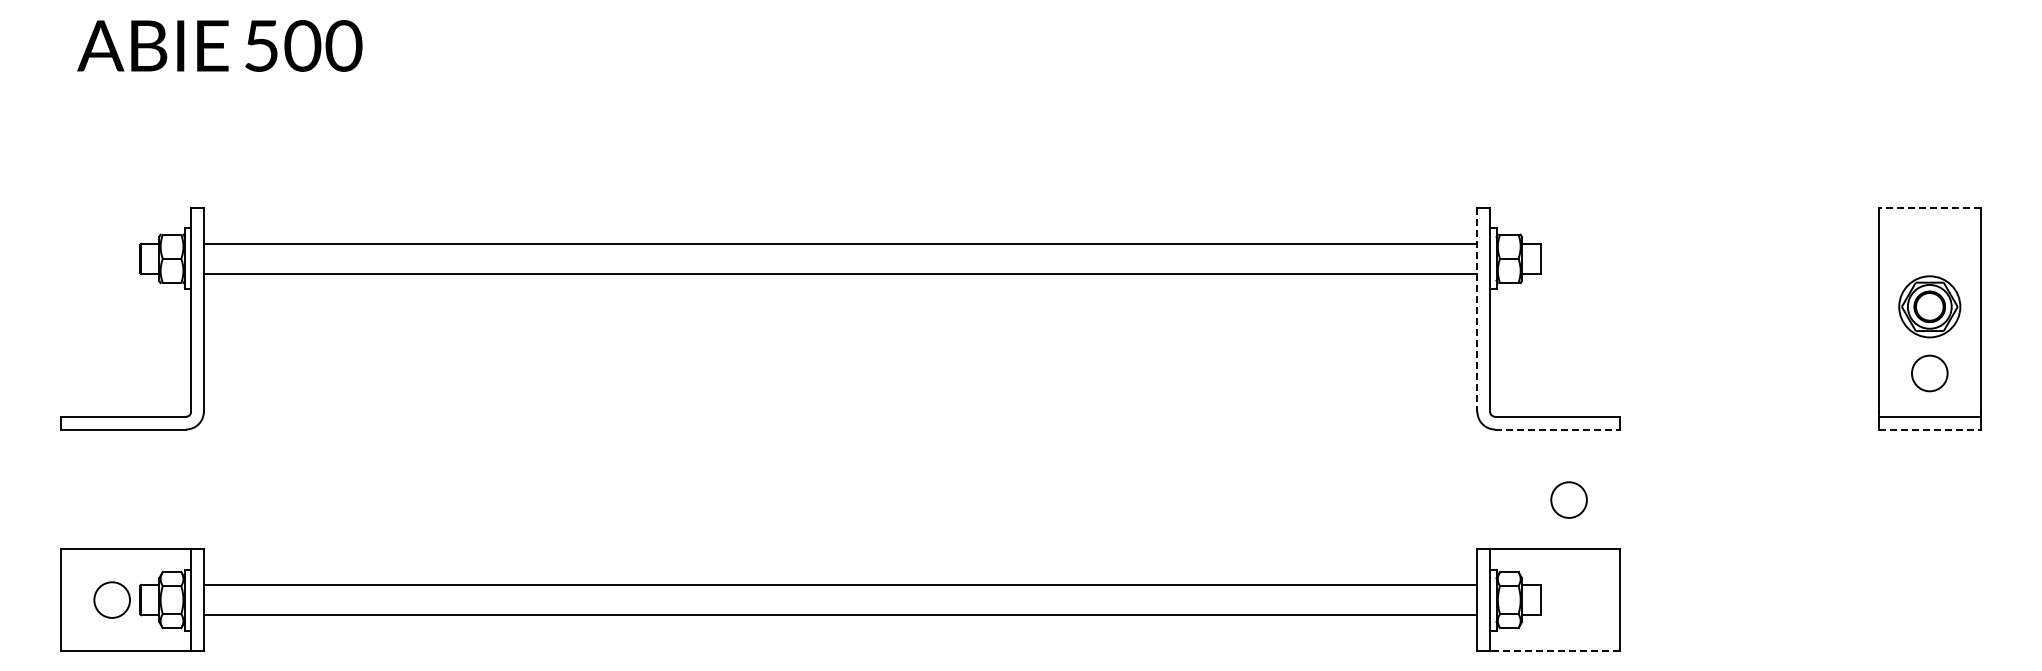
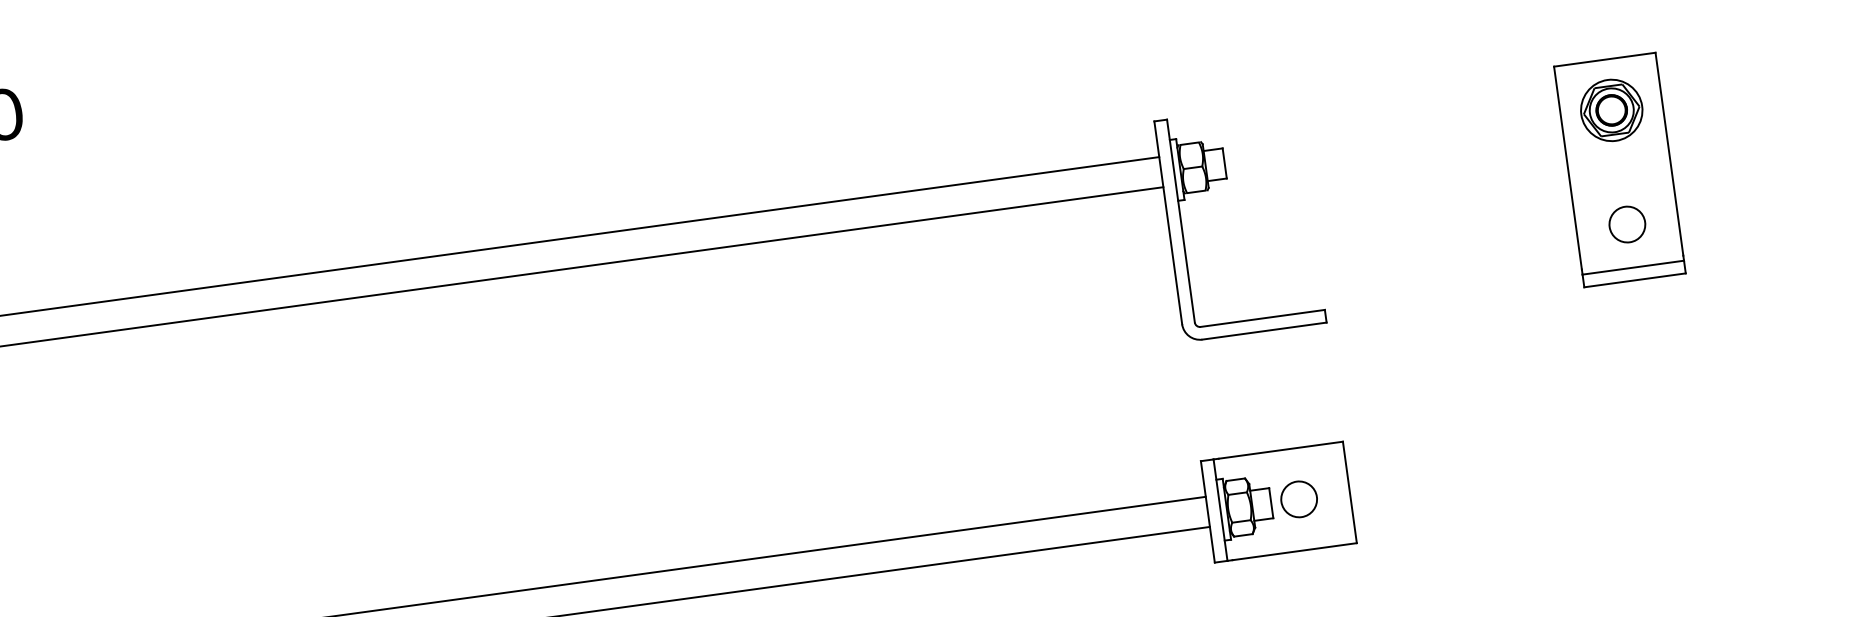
line: (1929, 207) -> (1604, 59), dashed -> solid
part: (1929, 306) -> (1611, 110), moved
line: (1477, 309) -> (1168, 222), dashed -> solid
line: (1558, 429) -> (1265, 330), dashed -> solid
line: (1929, 429) -> (1634, 280), dashed -> solid
circle: (1568, 499) -> (1298, 498), moved
line: (1557, 651) -> (1294, 552), dashed -> solid

